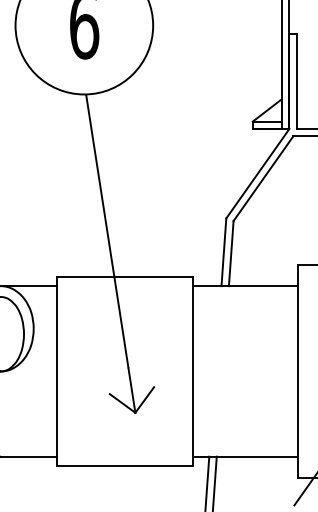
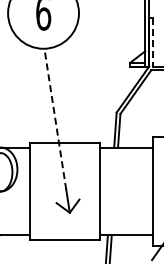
line: (297, 82) -> (153, 42), solid -> dashed
line: (107, 229) -> (55, 118), solid -> dashed

